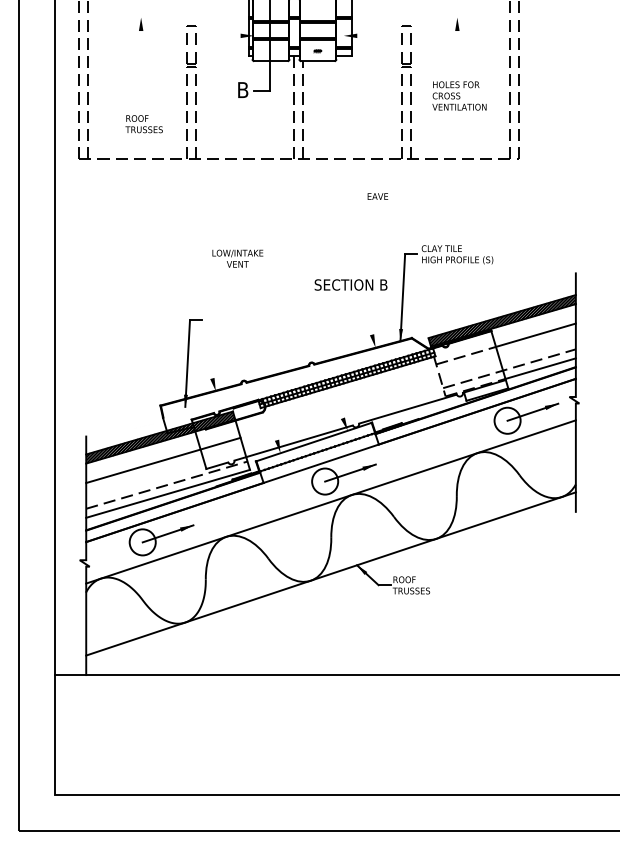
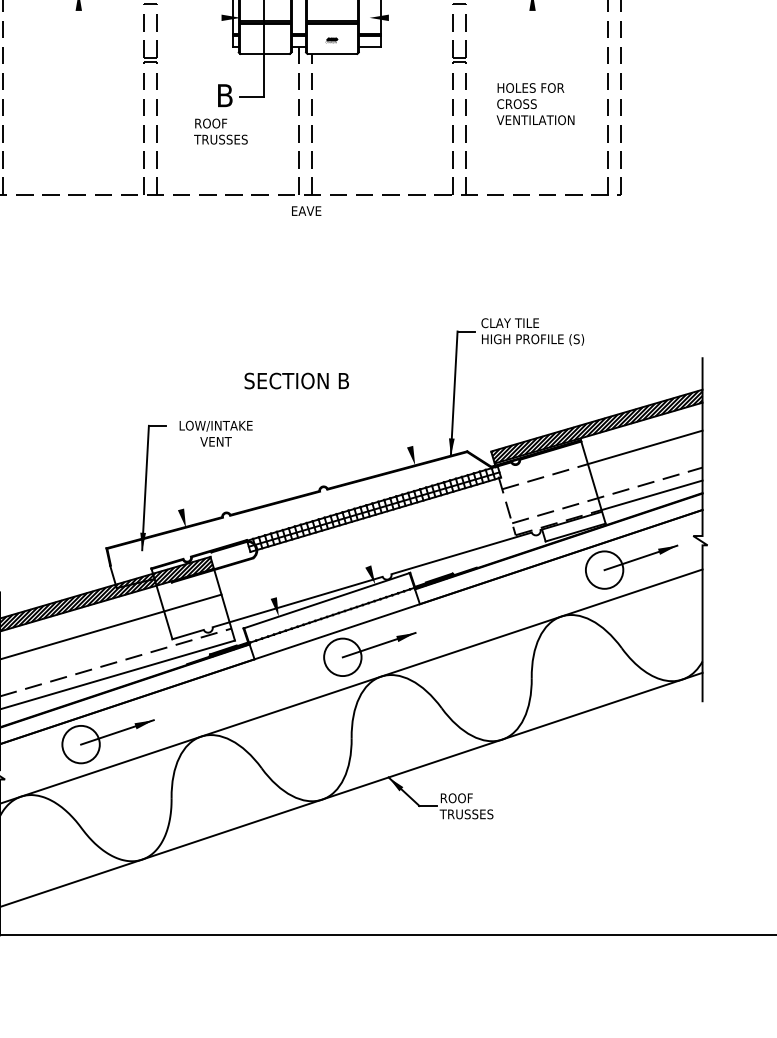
text: (143, 124) -> (219, 132), moved
text: (377, 196) -> (306, 211), moved
text: (237, 258) -> (215, 433), moved
text: (350, 284) -> (295, 380), moved

